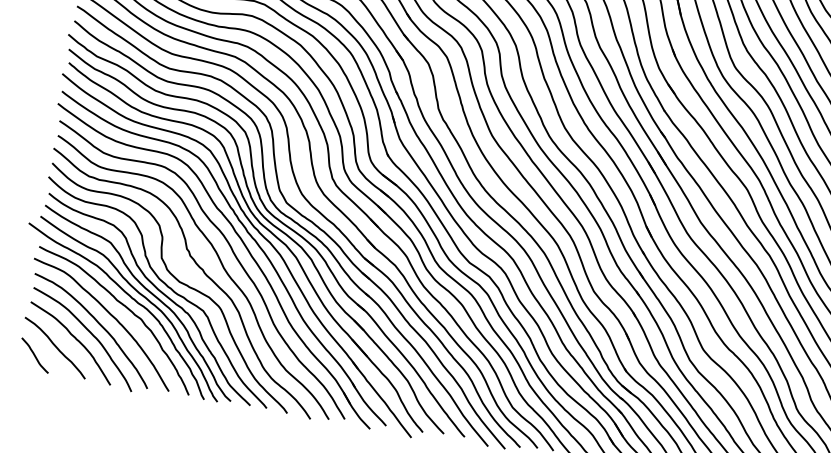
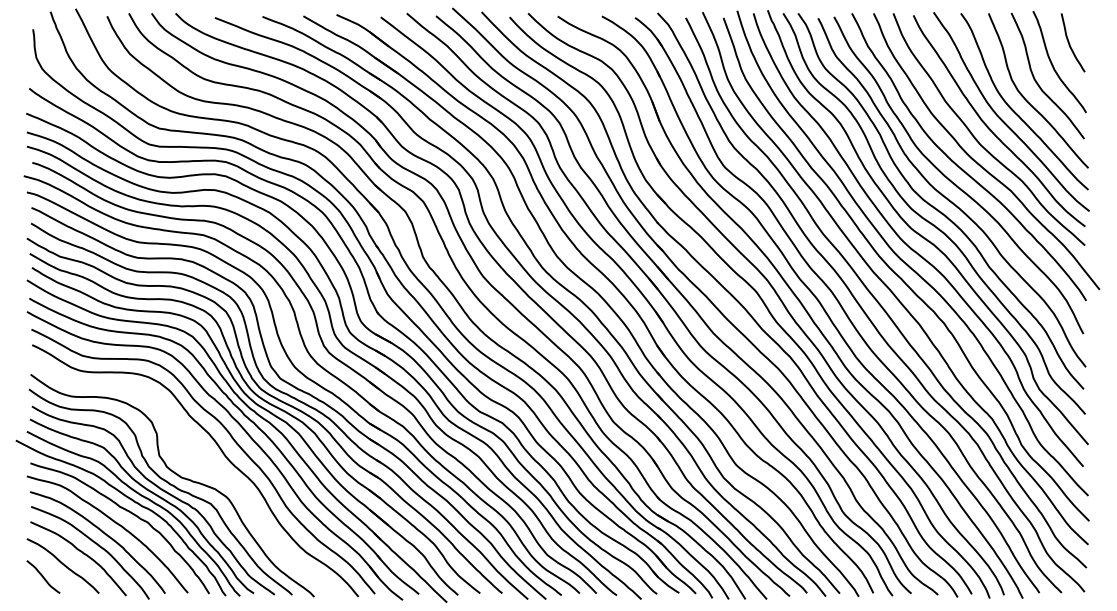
curve: (197, 266) -> (197, 458), removed

